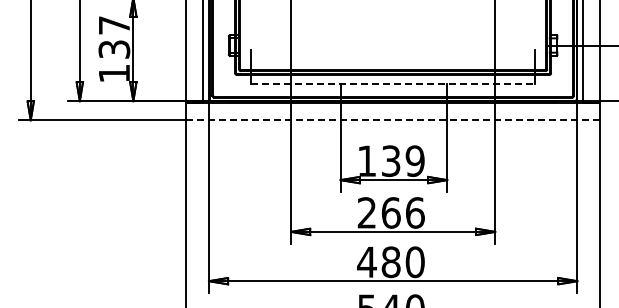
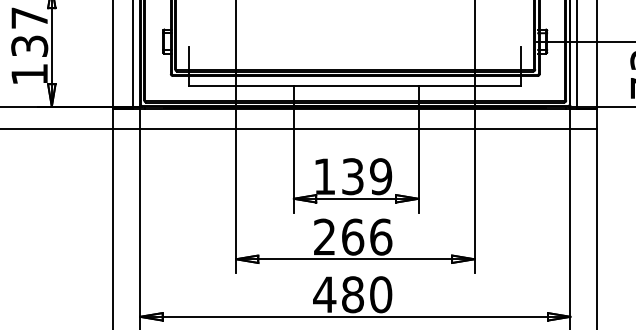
line: (393, 83) -> (355, 85), dashed -> solid
line: (393, 120) -> (355, 129), dashed -> solid

